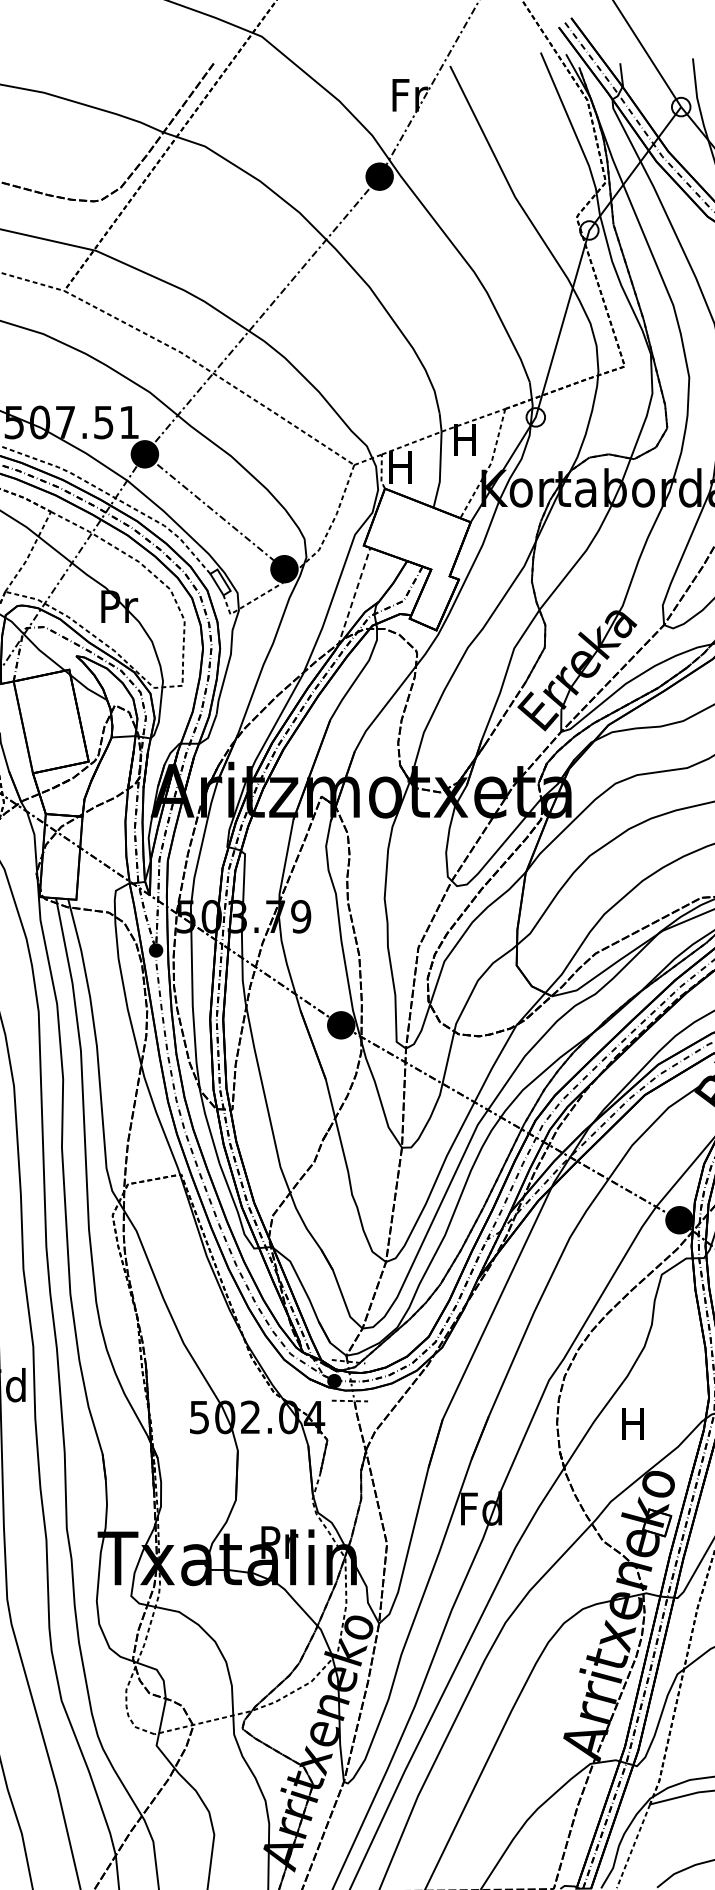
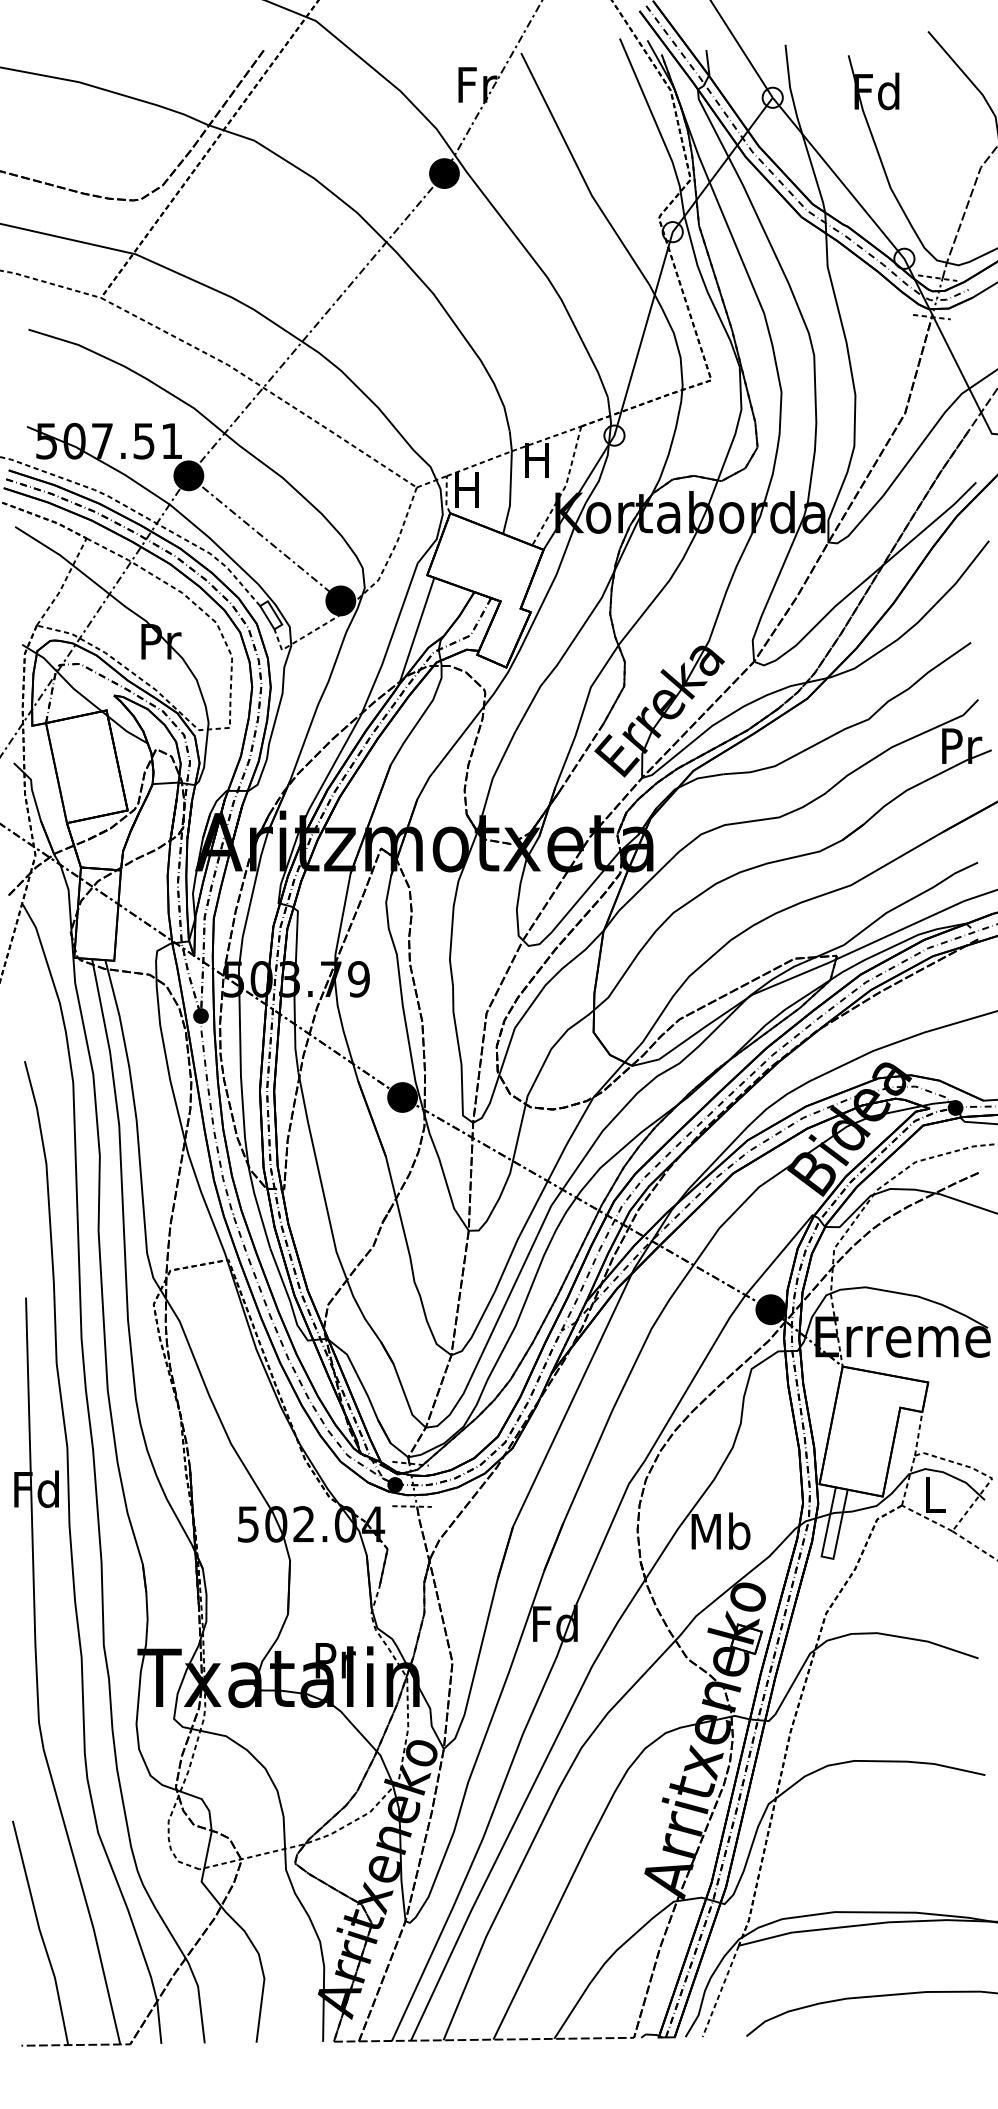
line: (353, 596) -> (416, 630), dashed -> solid
text: (633, 1423) -> (720, 1531), H -> Mb

